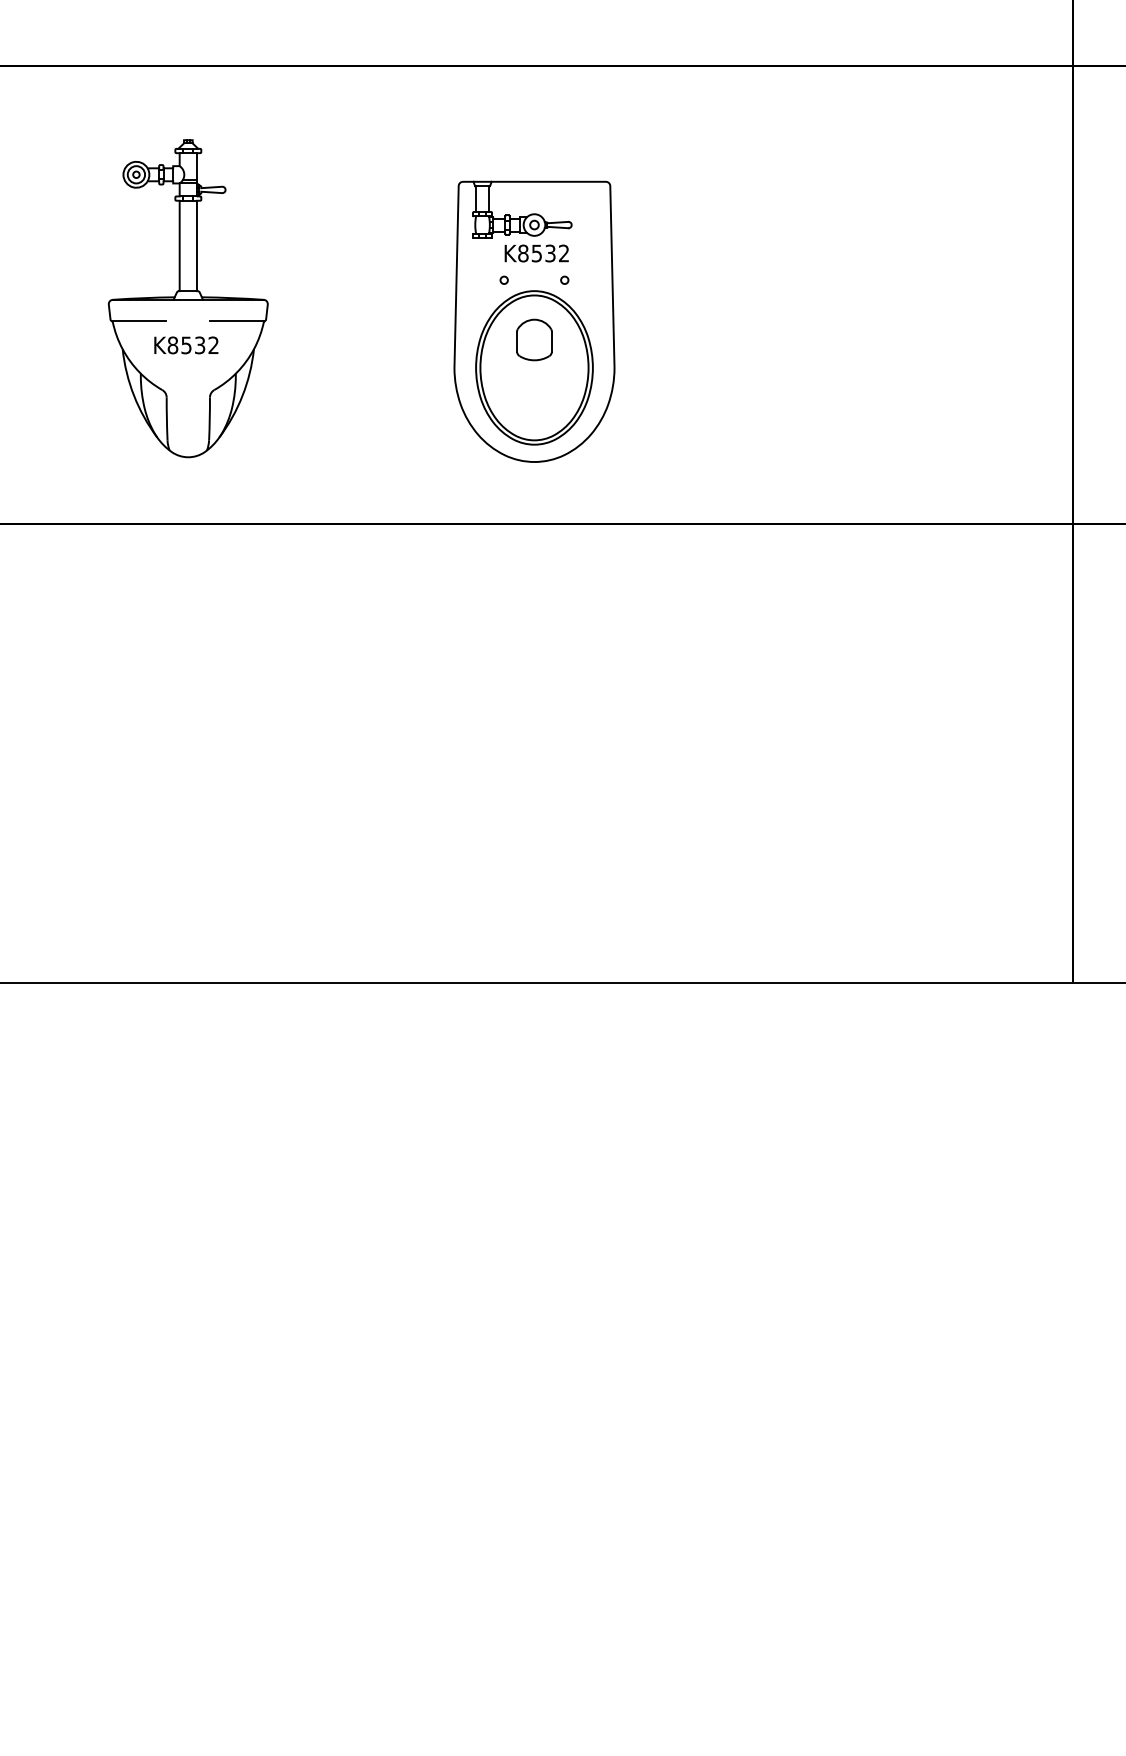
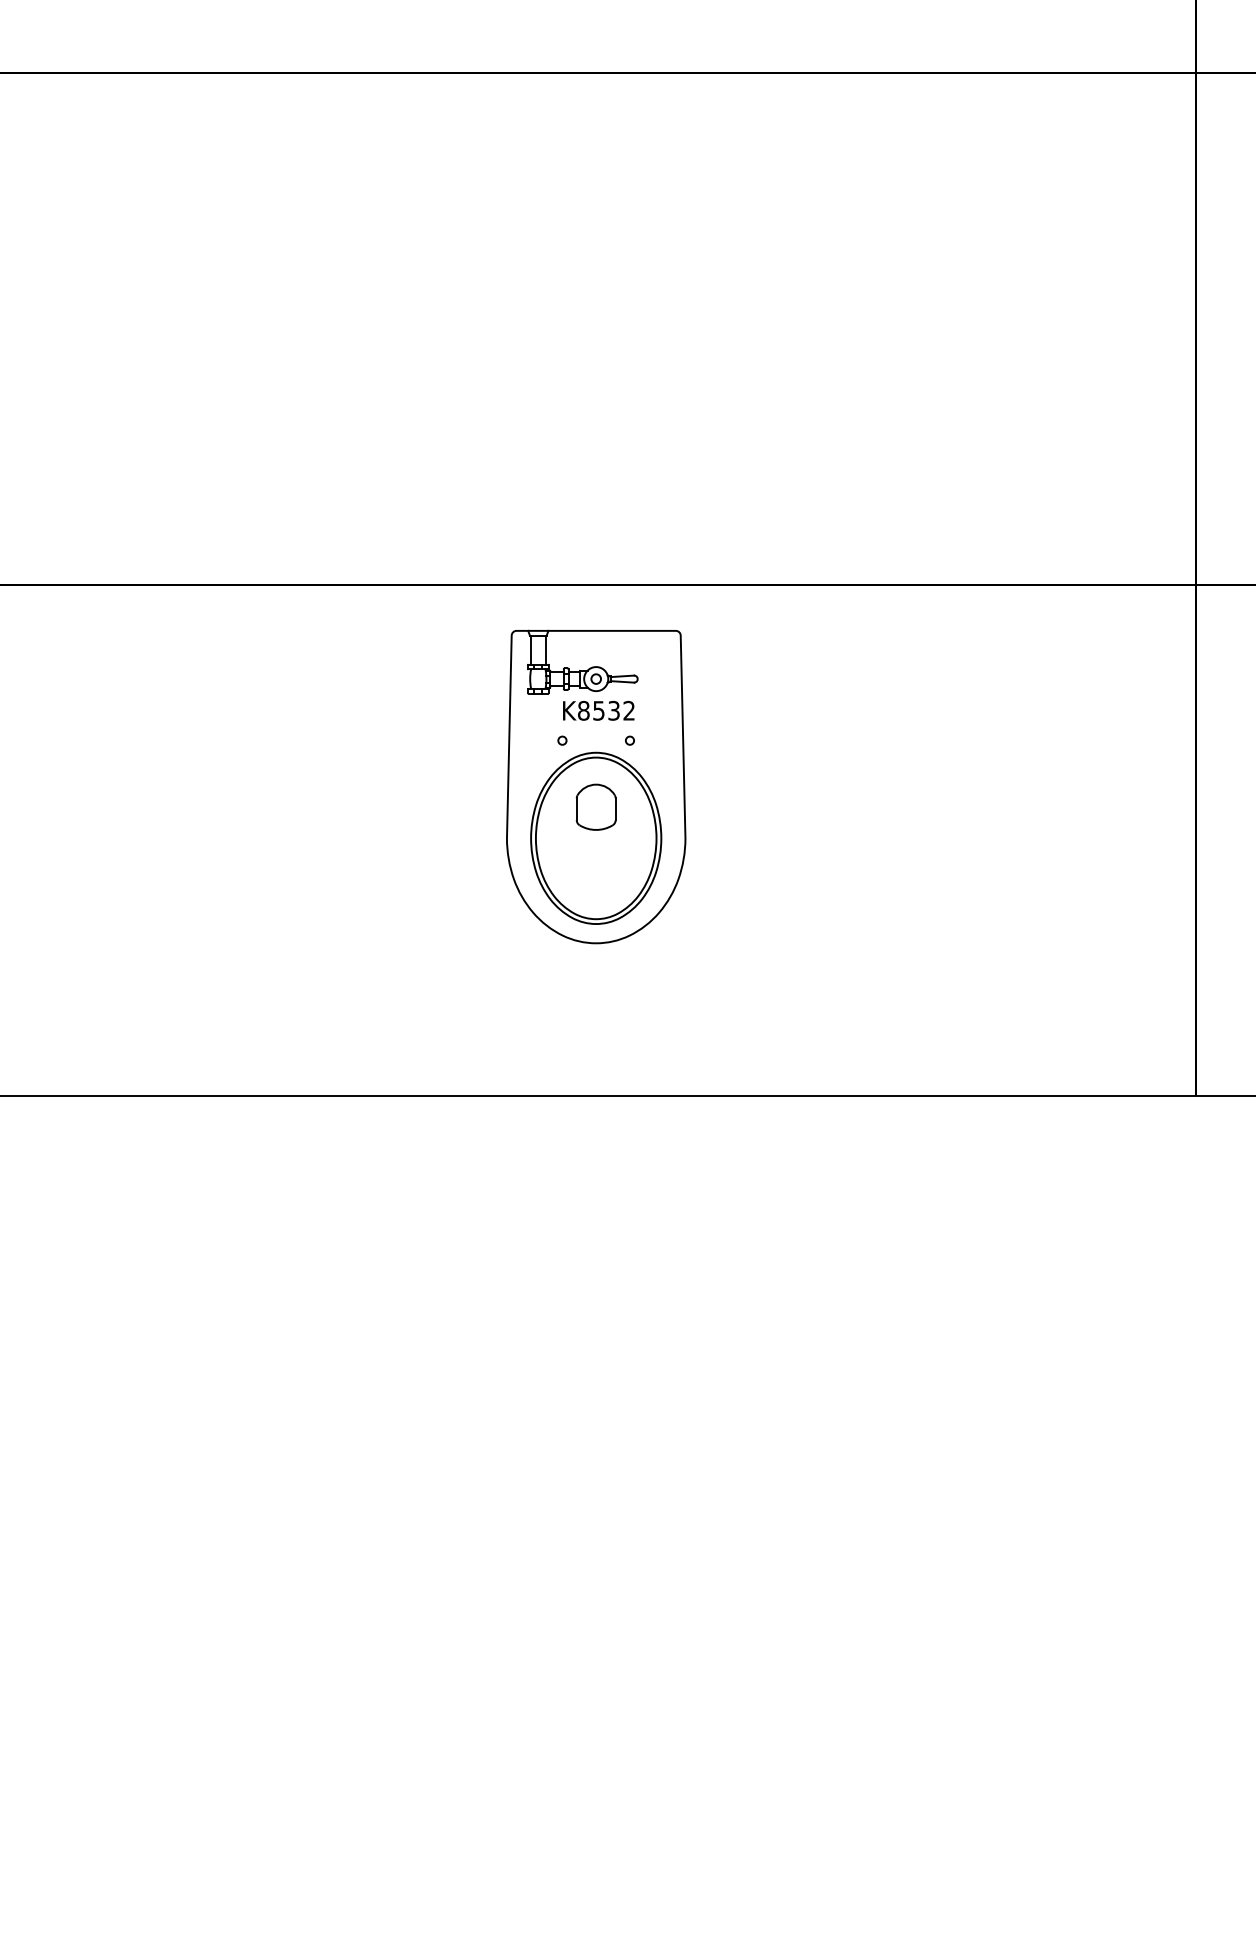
part: (187, 298) -> (209, 332), removed
part: (534, 321) -> (596, 786), moved

